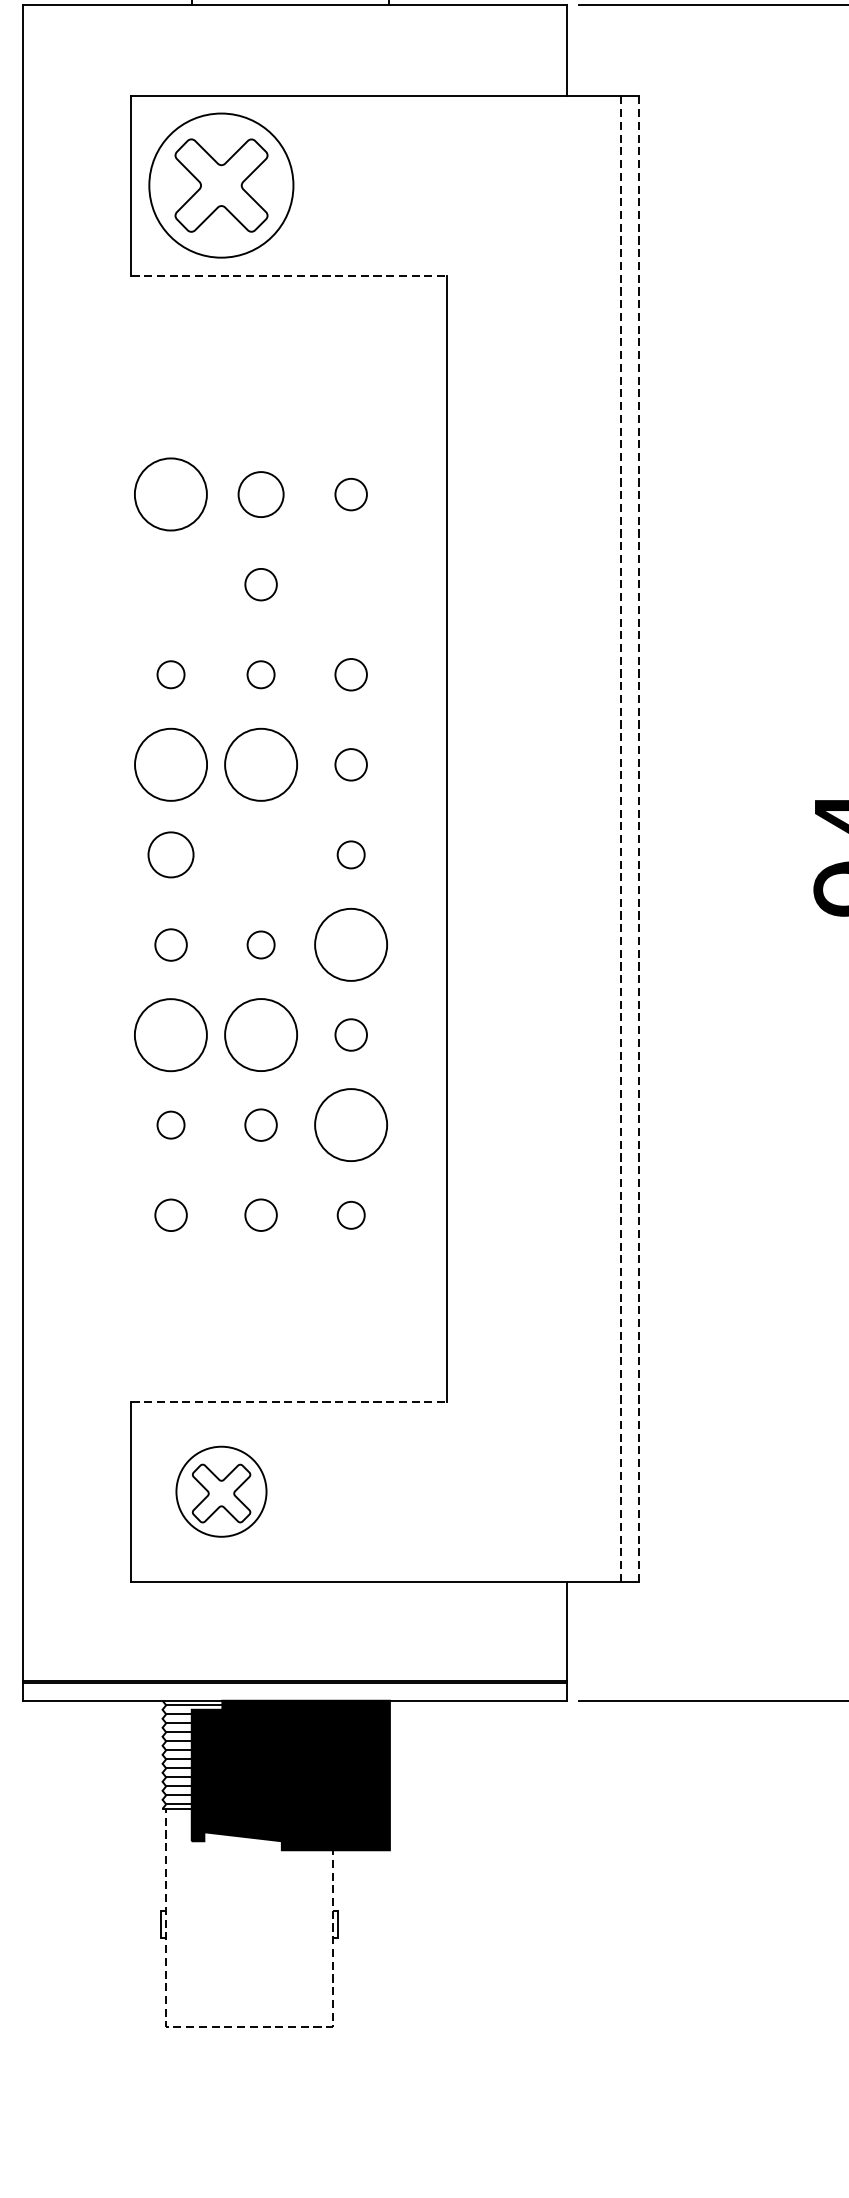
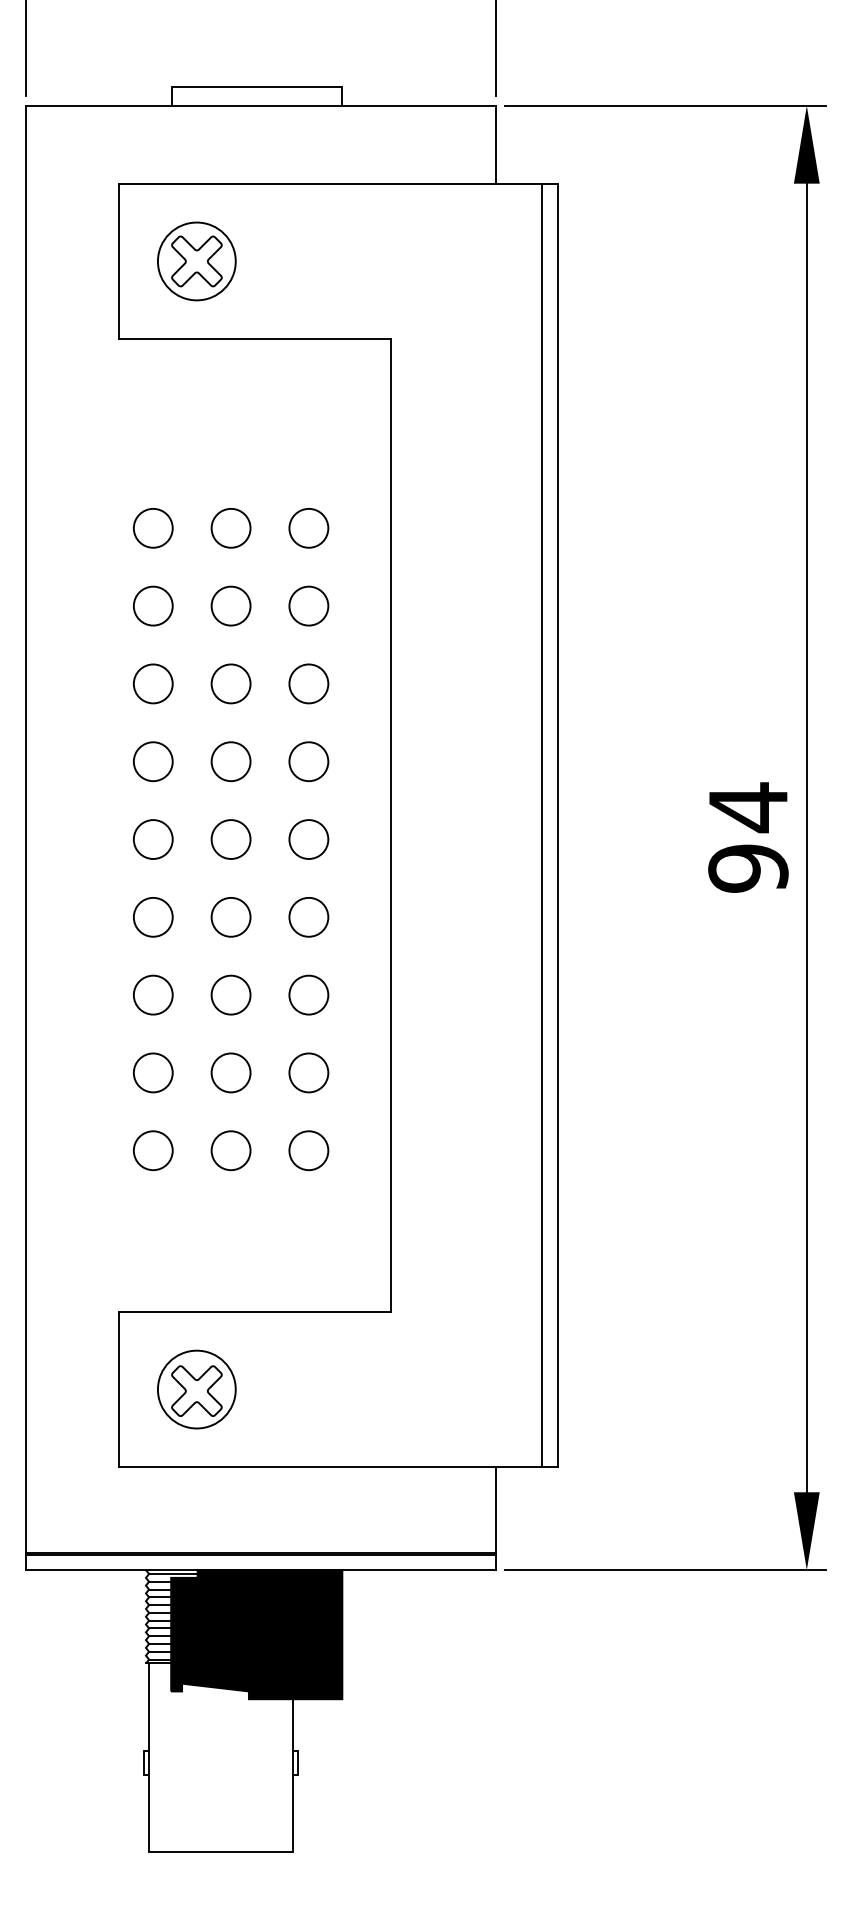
part: (221, 185) -> (196, 261), size x0.62
line: (289, 275) -> (255, 339), dashed -> solid
circle: (350, 493) -> (308, 527), size x1.43
circle: (171, 494) -> (153, 528), size x0.62
circle: (171, 583) -> (153, 605), added
circle: (260, 583) -> (230, 605), size x1.43
circle: (350, 583) -> (308, 605), added
circle: (170, 674) -> (152, 683), size x1.67
circle: (260, 674) -> (230, 683), size x1.67
circle: (350, 674) -> (308, 683), size x1.43
circle: (170, 764) -> (152, 761), size x0.62
circle: (260, 764) -> (230, 761), size x0.62
circle: (350, 764) -> (308, 761), size x1.43
line: (621, 838) -> (542, 825), dashed -> solid
line: (639, 838) -> (557, 825), dashed -> solid
circle: (260, 854) -> (230, 839), added
circle: (350, 854) -> (308, 839), size x1.67
circle: (260, 944) -> (230, 916), size x1.67
circle: (171, 945) -> (153, 917), size x1.43
circle: (350, 945) -> (308, 917), size x0.62
circle: (171, 1034) -> (153, 994), size x0.62
circle: (260, 1034) -> (230, 994), size x0.62
circle: (350, 1034) -> (308, 994), size x1.43
circle: (170, 1124) -> (152, 1072), size x1.67
circle: (260, 1124) -> (230, 1072), size x1.43
circle: (350, 1124) -> (308, 1072), size x0.62
circle: (171, 1214) -> (153, 1150), size x1.43
circle: (260, 1214) -> (230, 1150), size x1.43
circle: (350, 1214) -> (308, 1150), size x1.67
line: (289, 1401) -> (255, 1311), dashed -> solid
line: (248, 2026) -> (220, 1851), dashed -> solid

